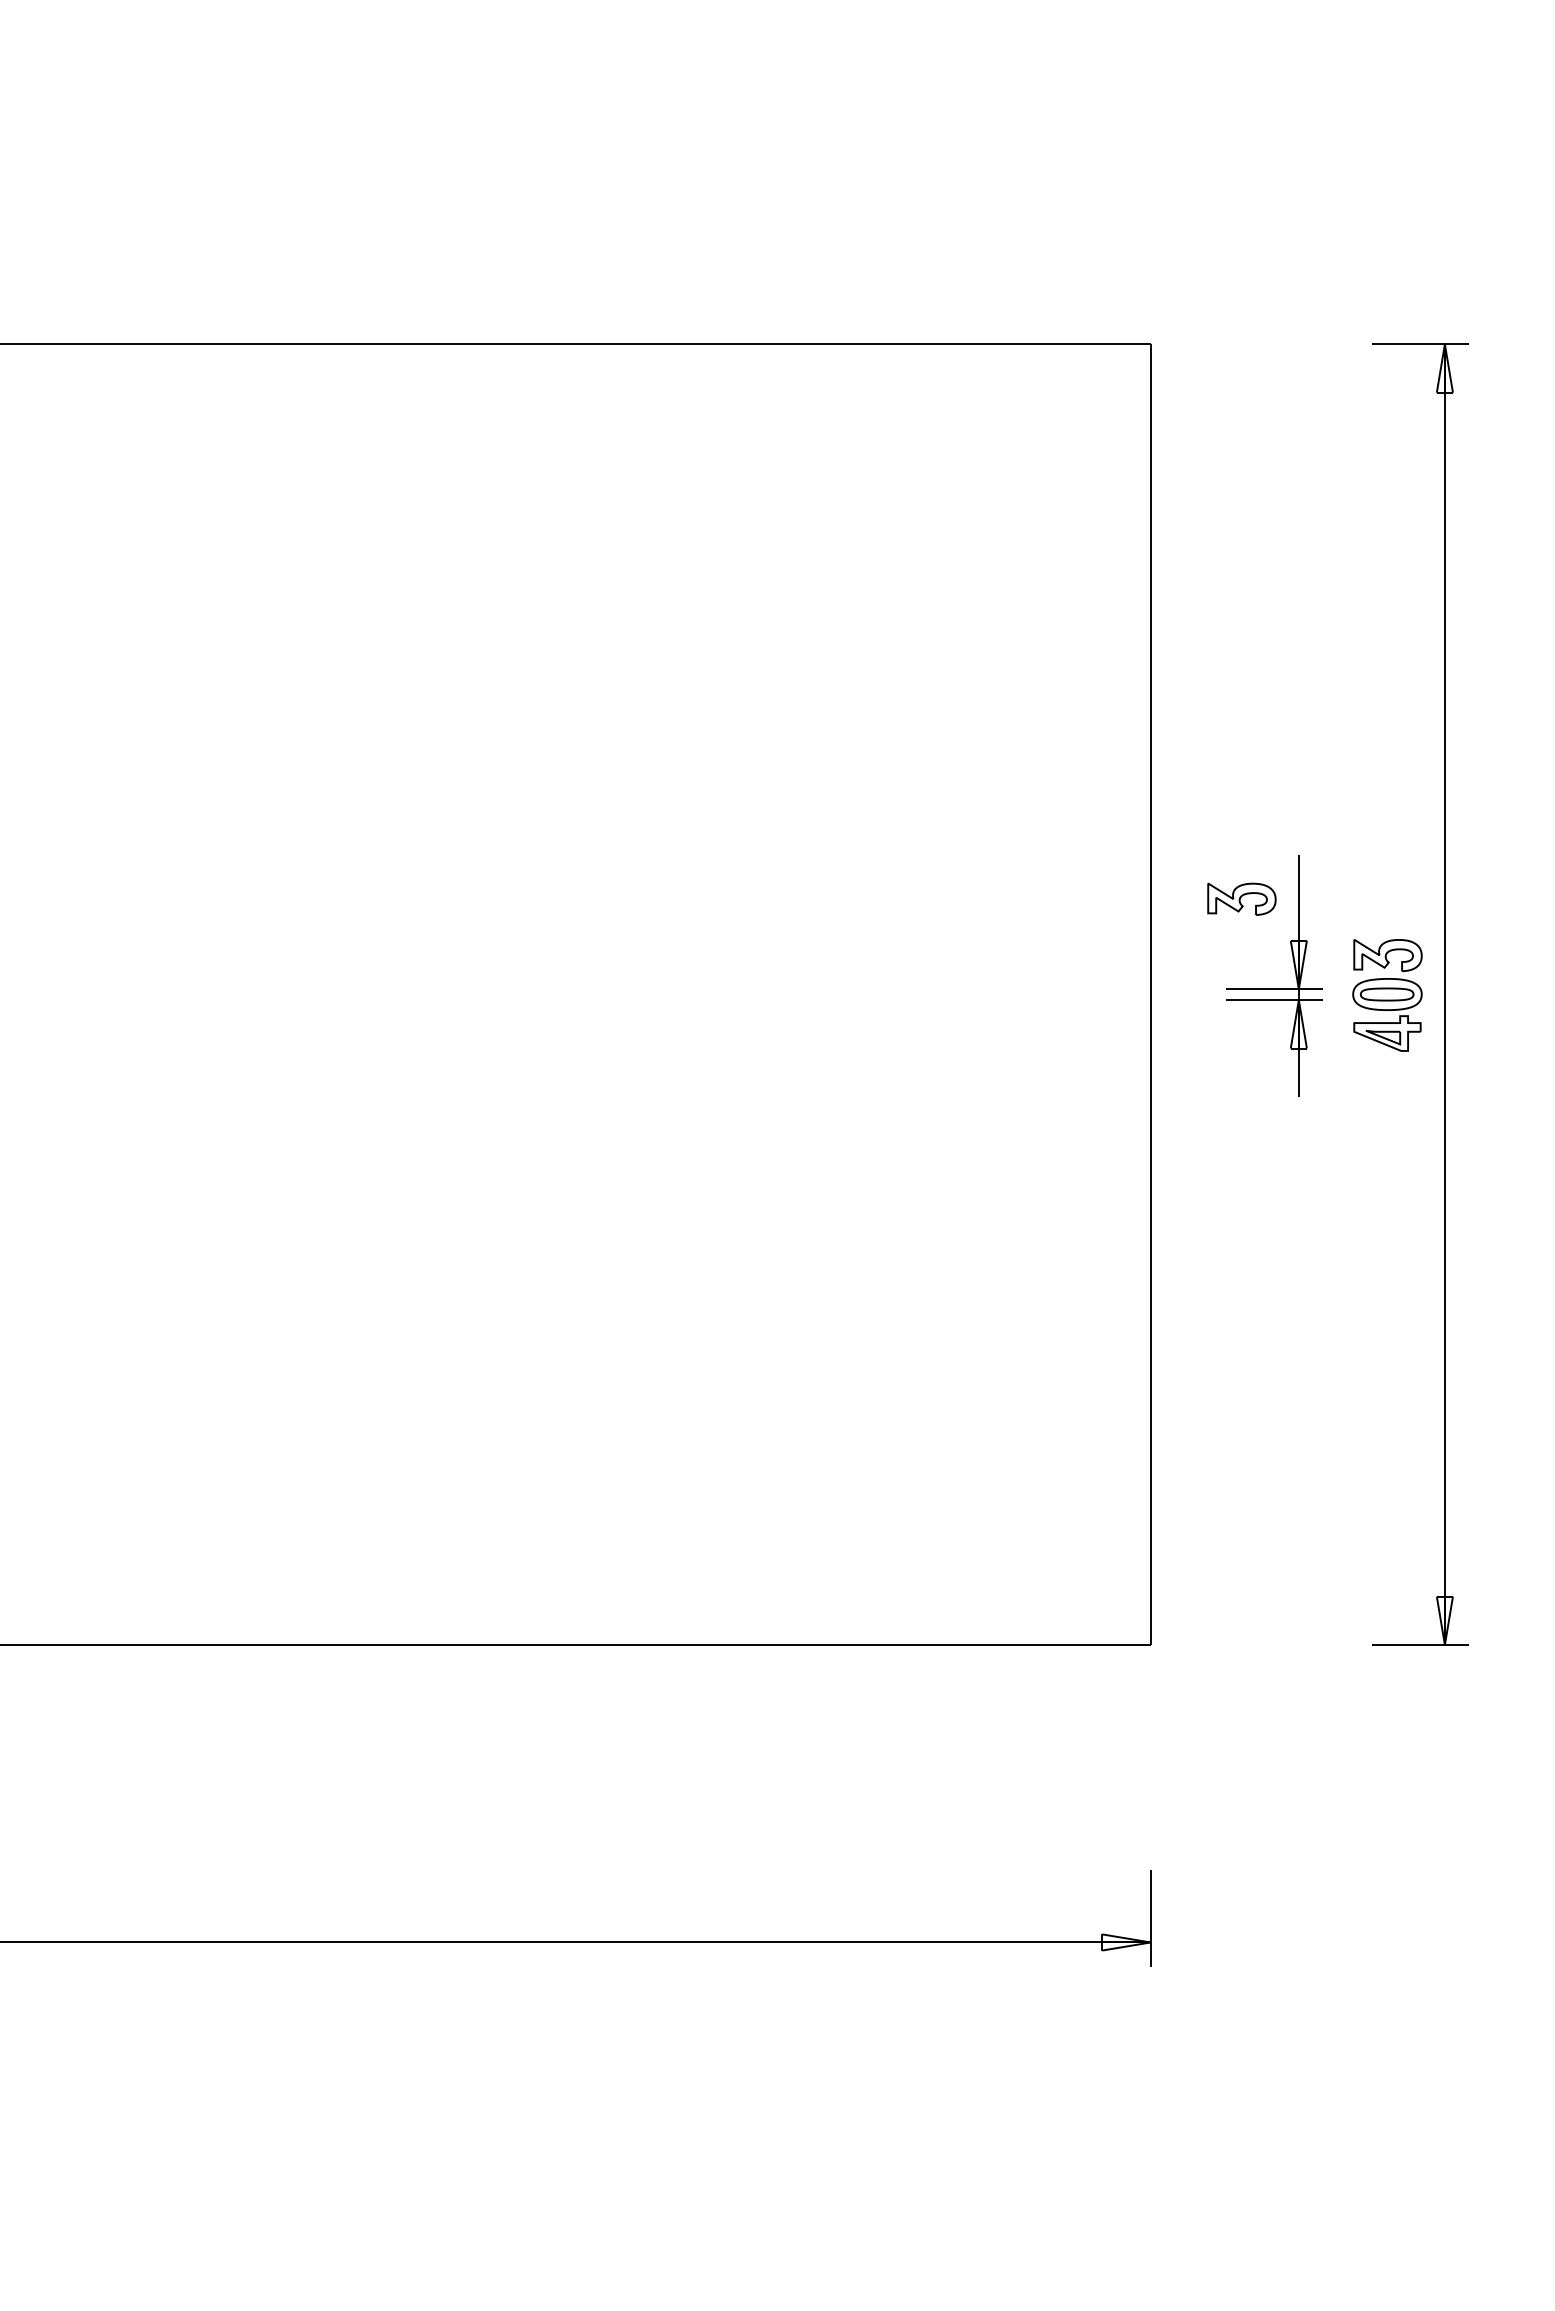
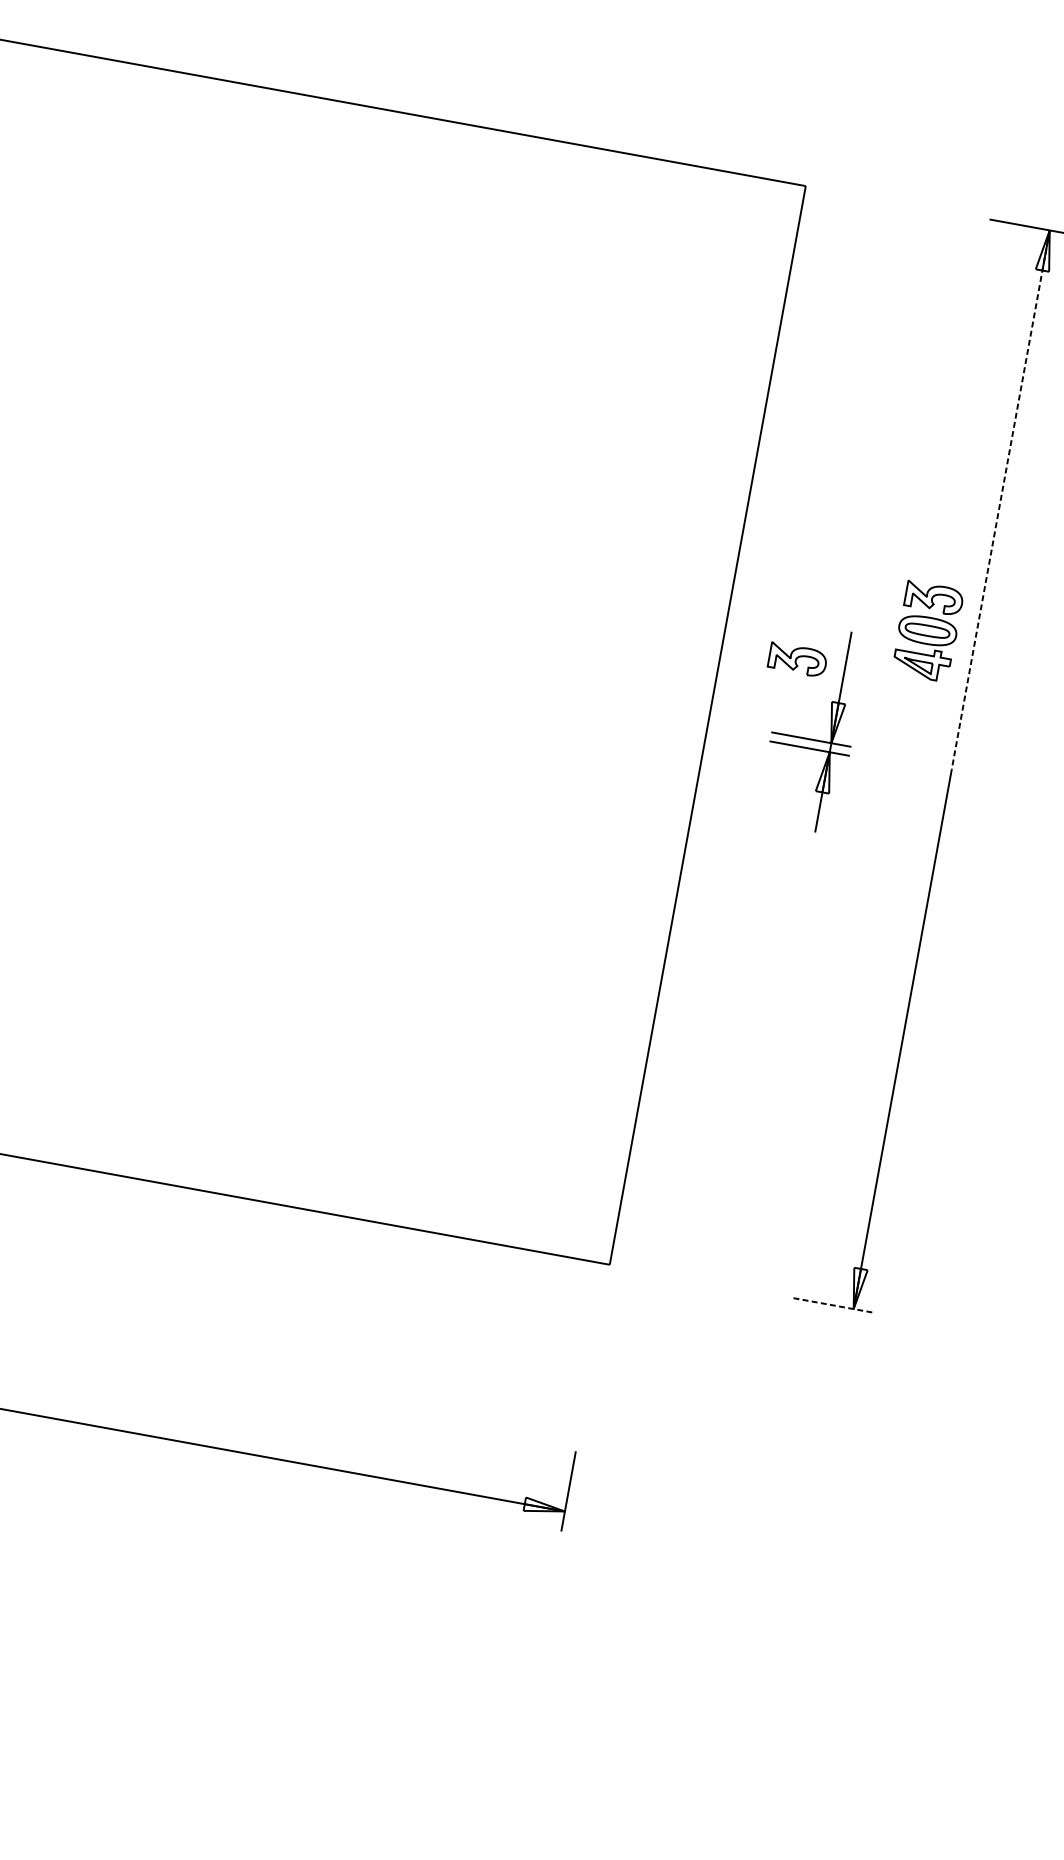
line: (1444, 669) -> (1000, 500), solid -> dashed
part: (1387, 995) -> (927, 631), moved
line: (1421, 1645) -> (834, 1305), solid -> dashed

